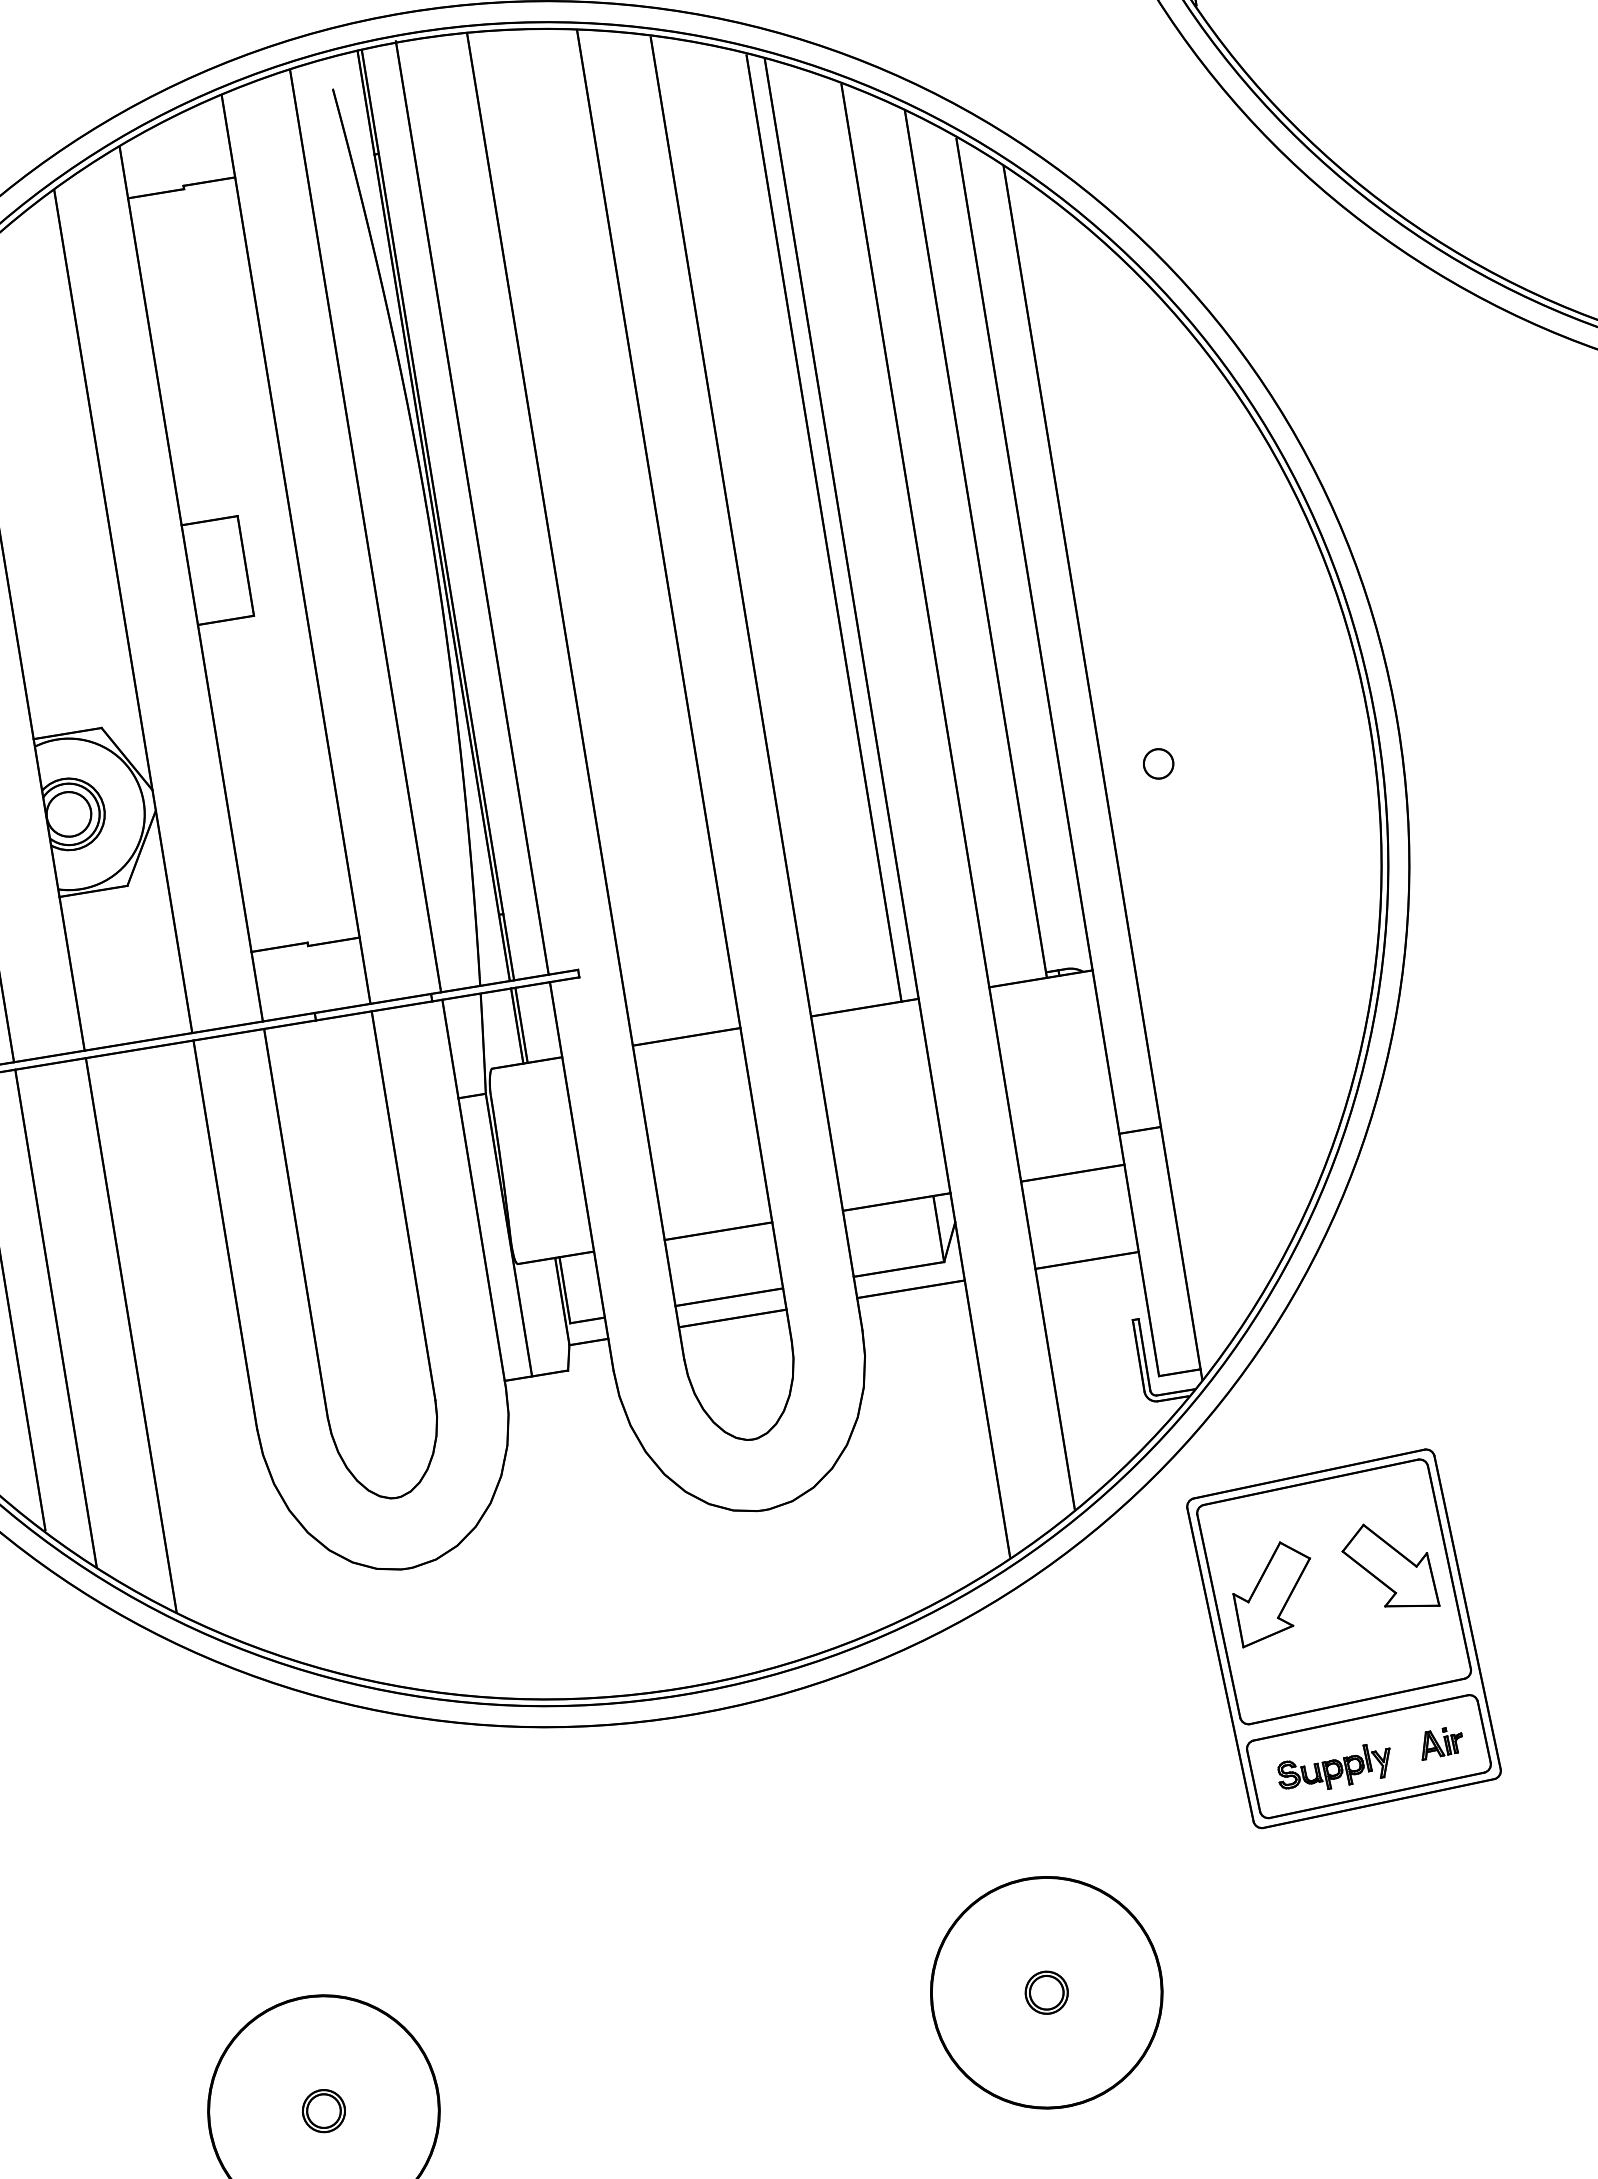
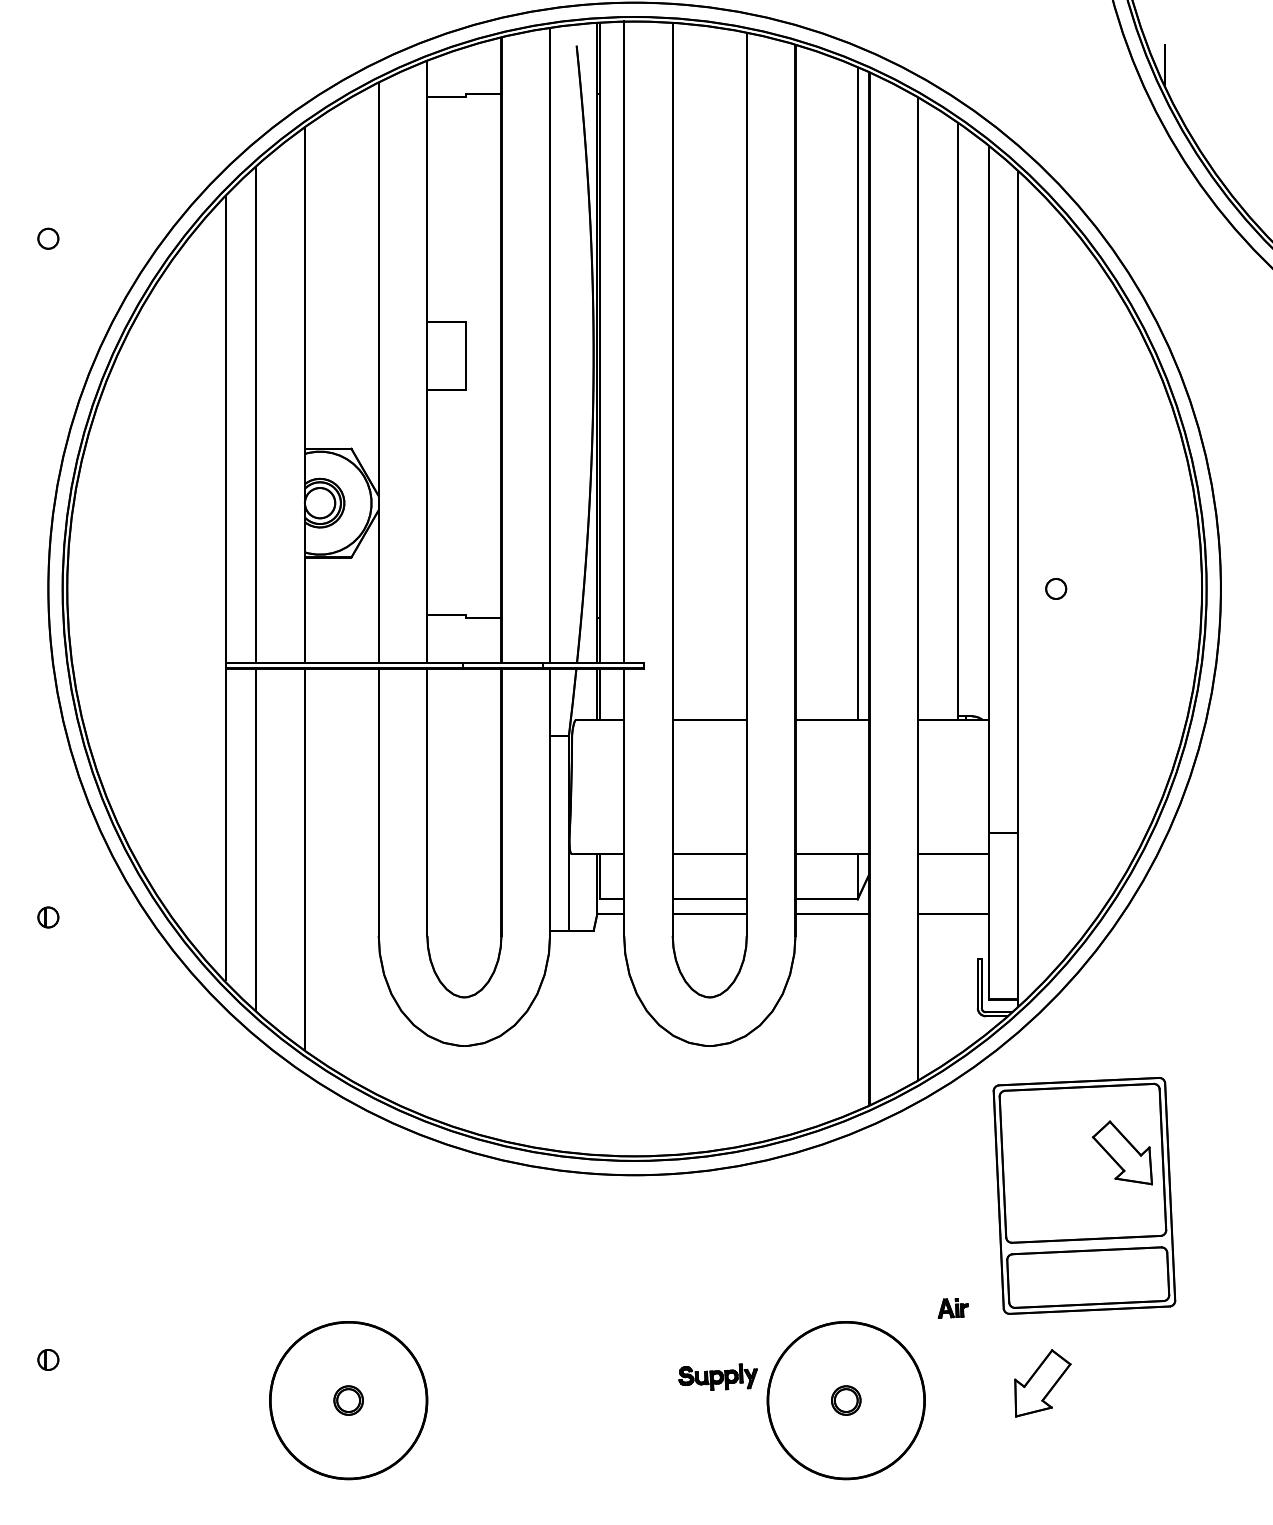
part: (1273, 1592) -> (1042, 1383), moved
part: (1440, 1743) -> (952, 1308), moved
part: (1333, 1768) -> (717, 1376), moved

